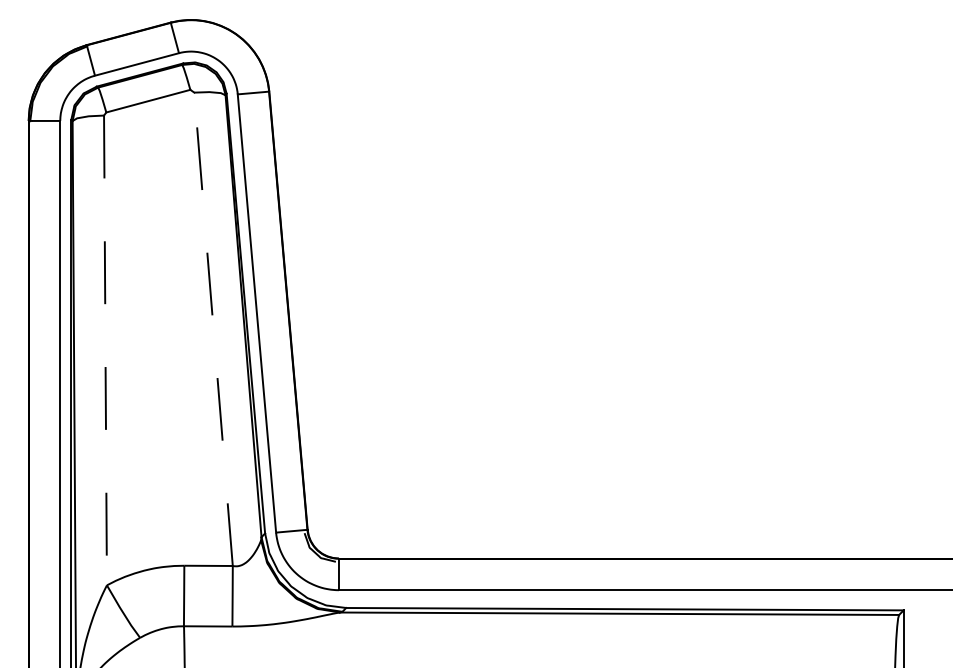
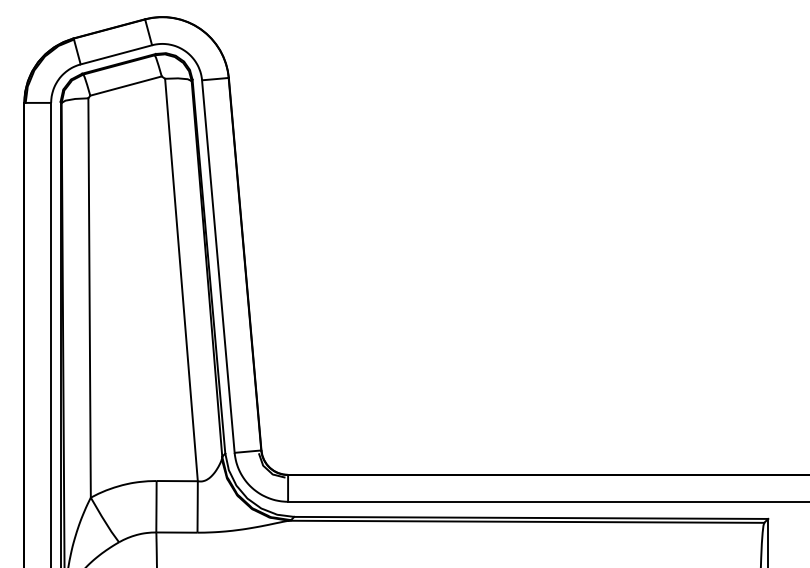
line: (213, 328) -> (181, 279), dashed -> solid
line: (105, 350) -> (89, 298), dashed -> solid

